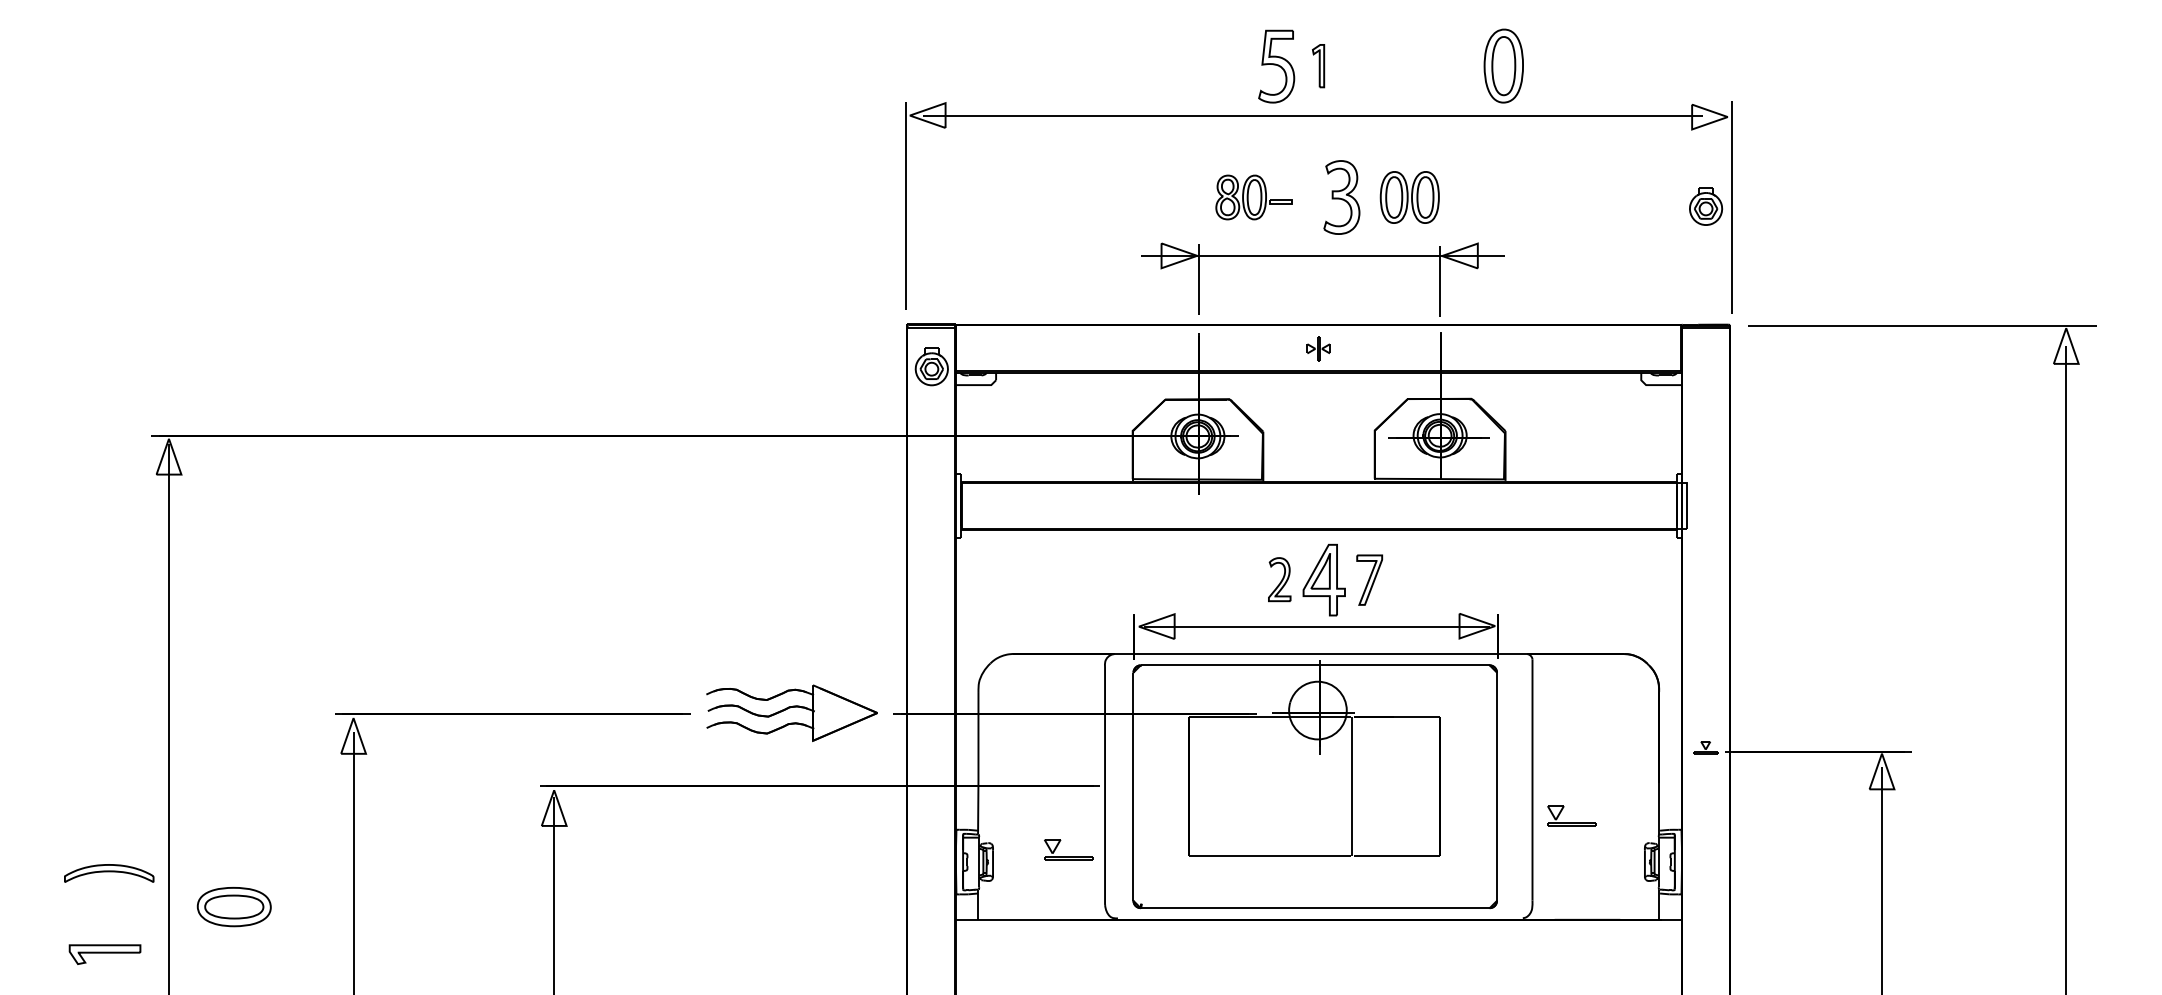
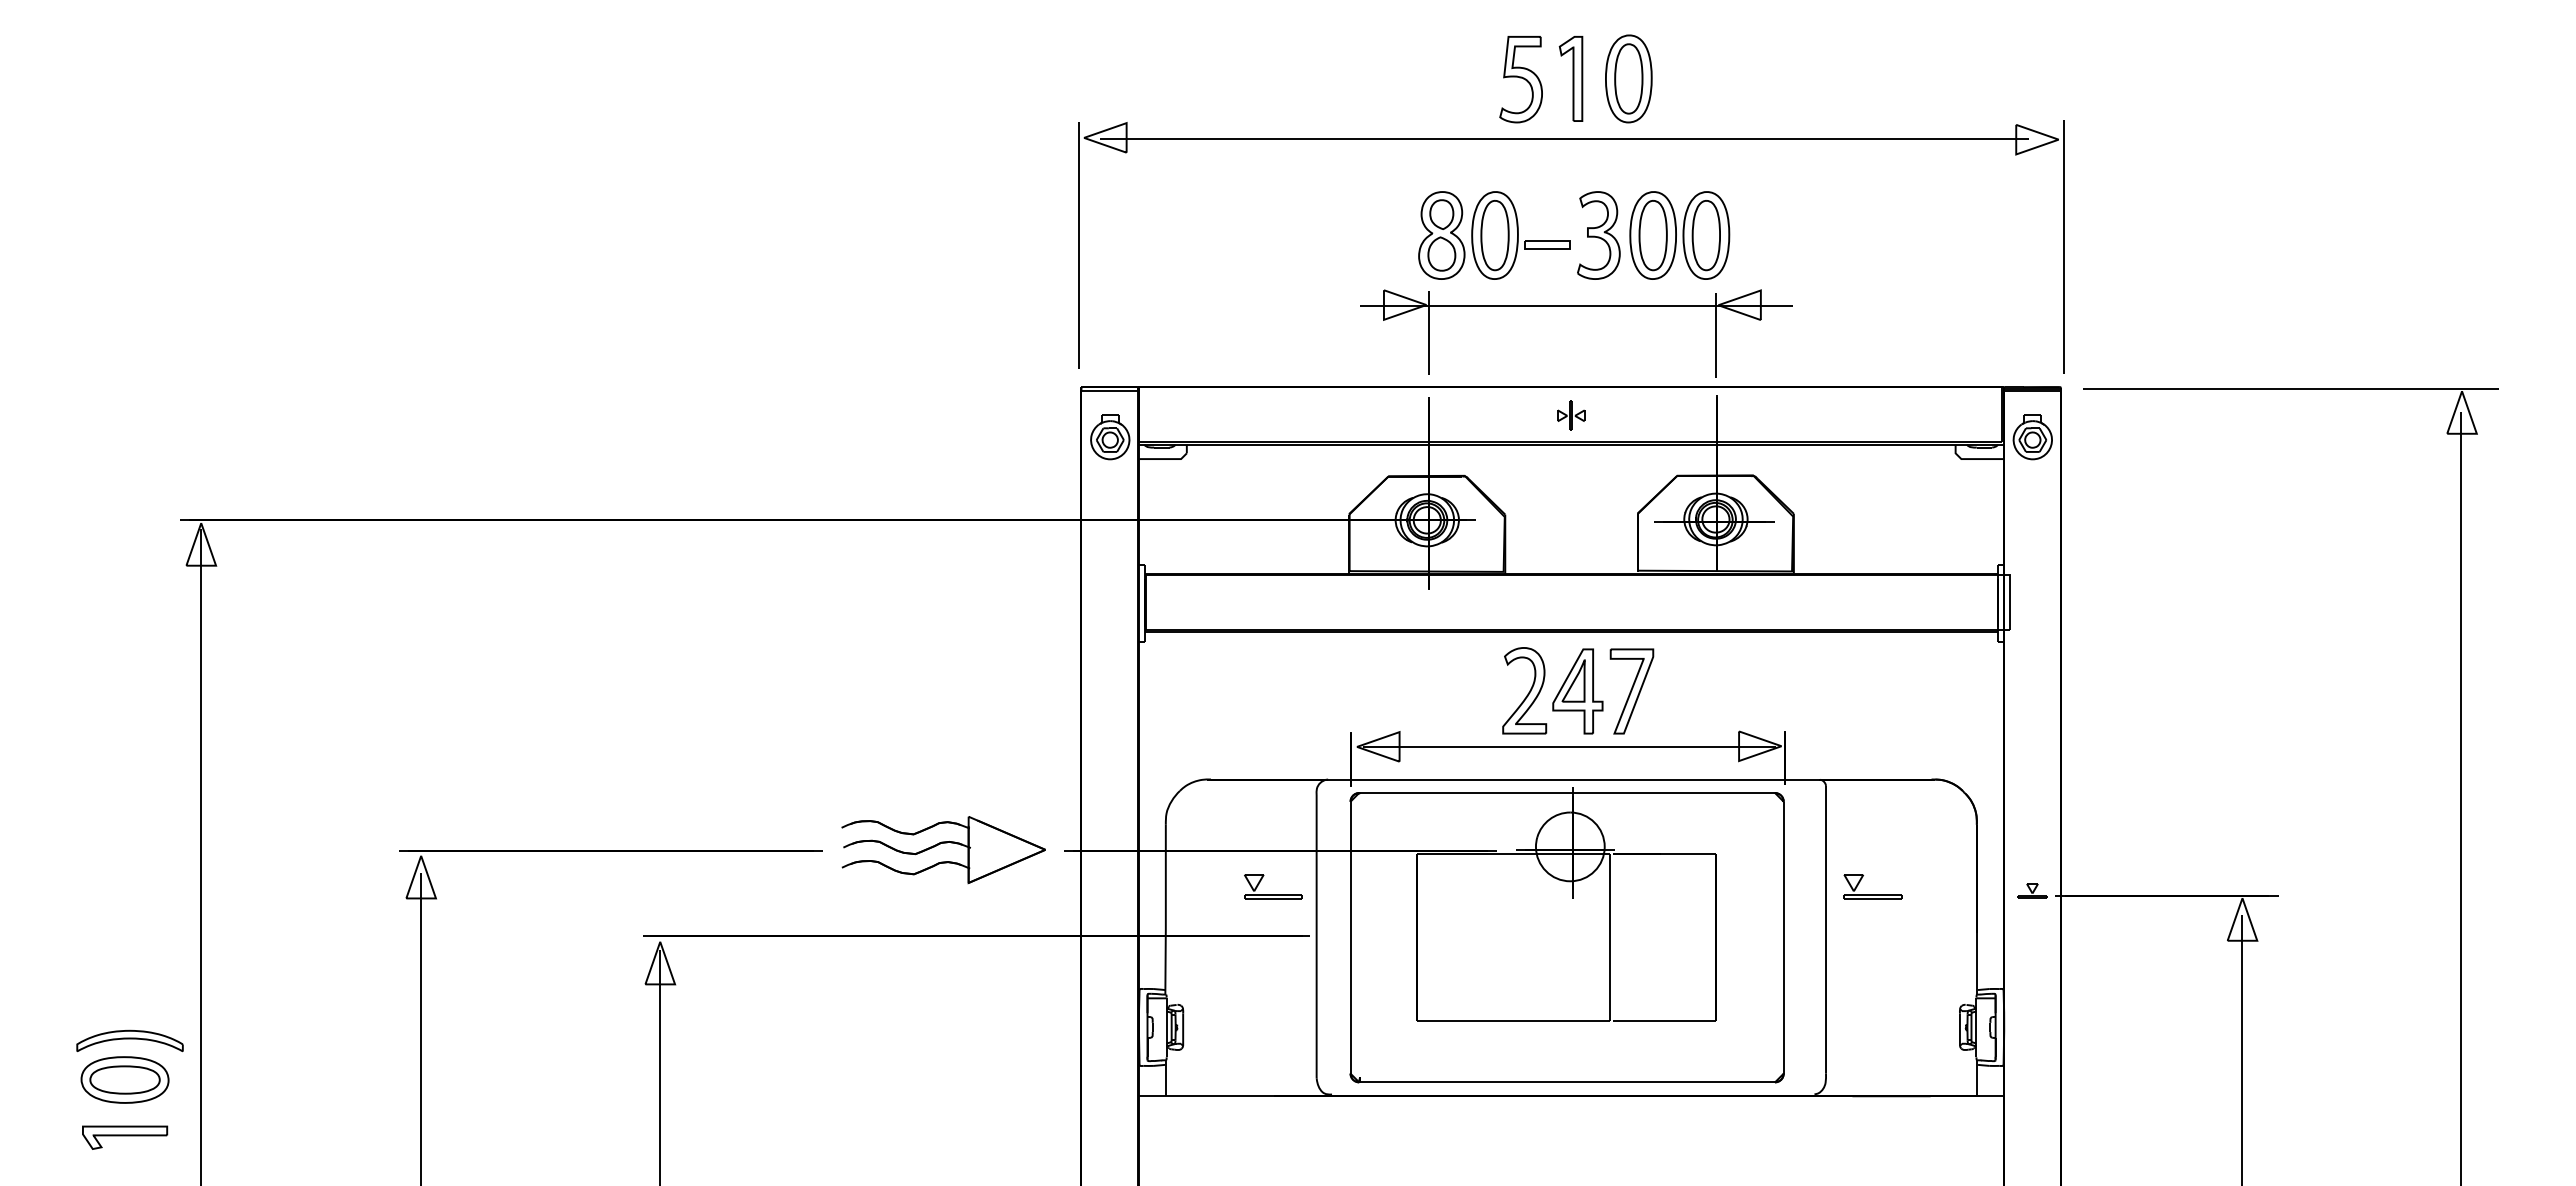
part: (1318, 65) -> (1570, 78), size x1.67
part: (1503, 65) -> (1628, 78), moved
part: (1254, 197) -> (1494, 235), size x1.67
part: (1409, 197) -> (1679, 235), size x1.43
part: (1705, 206) -> (2032, 437), moved
part: (1279, 579) -> (1524, 690), size x1.67
part: (1369, 580) -> (1631, 691), size x1.43
part: (1571, 822) -> (1872, 894), moved
part: (1068, 856) -> (1273, 894), moved
part: (233, 906) -> (124, 1079), moved

